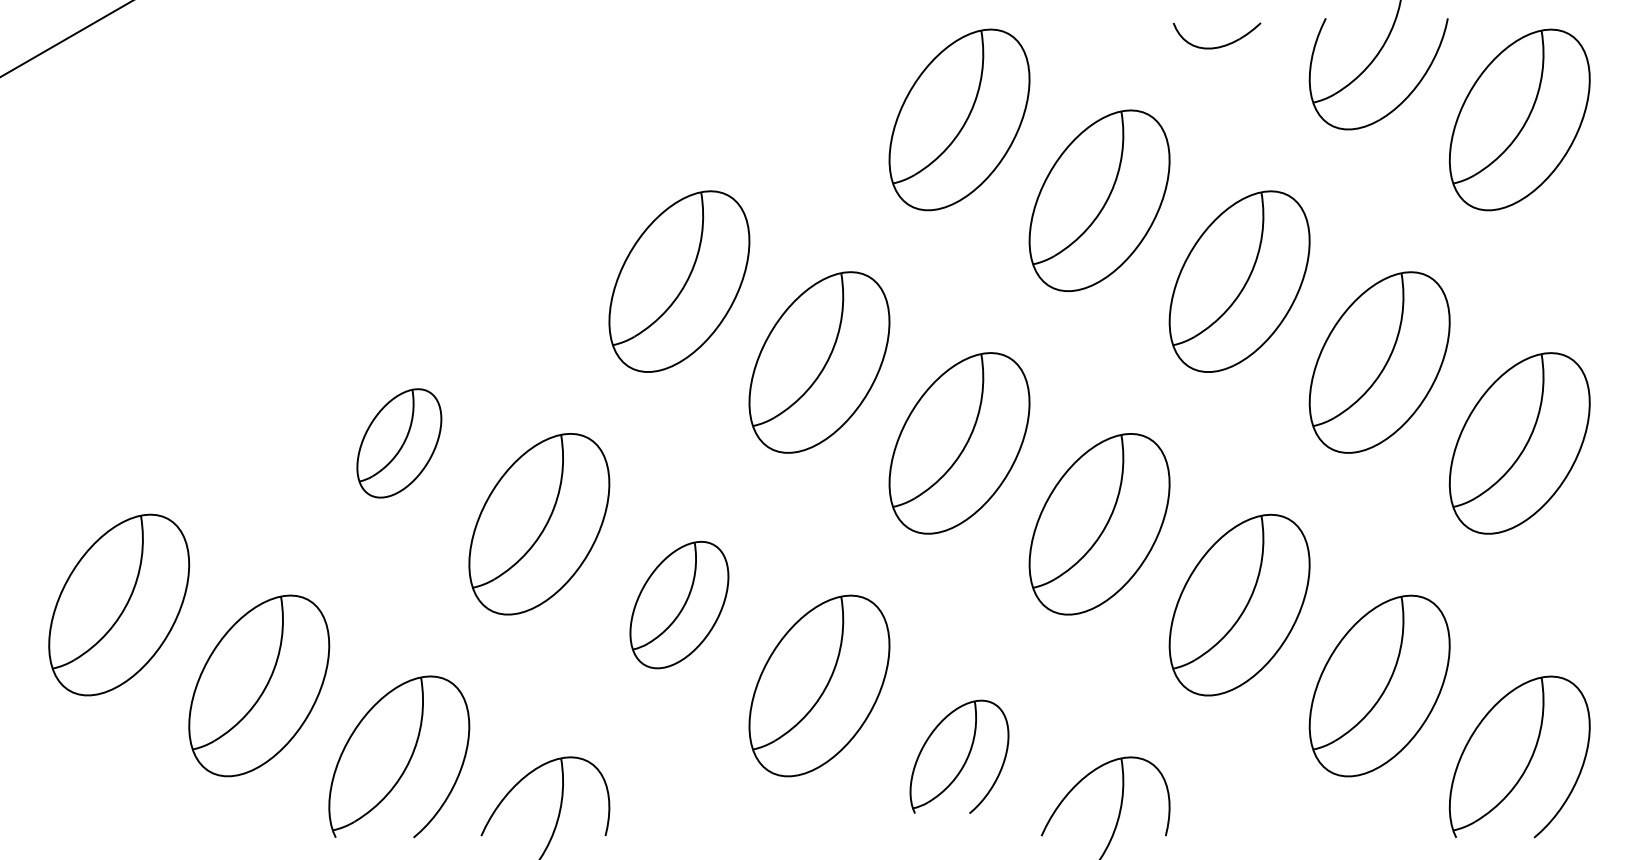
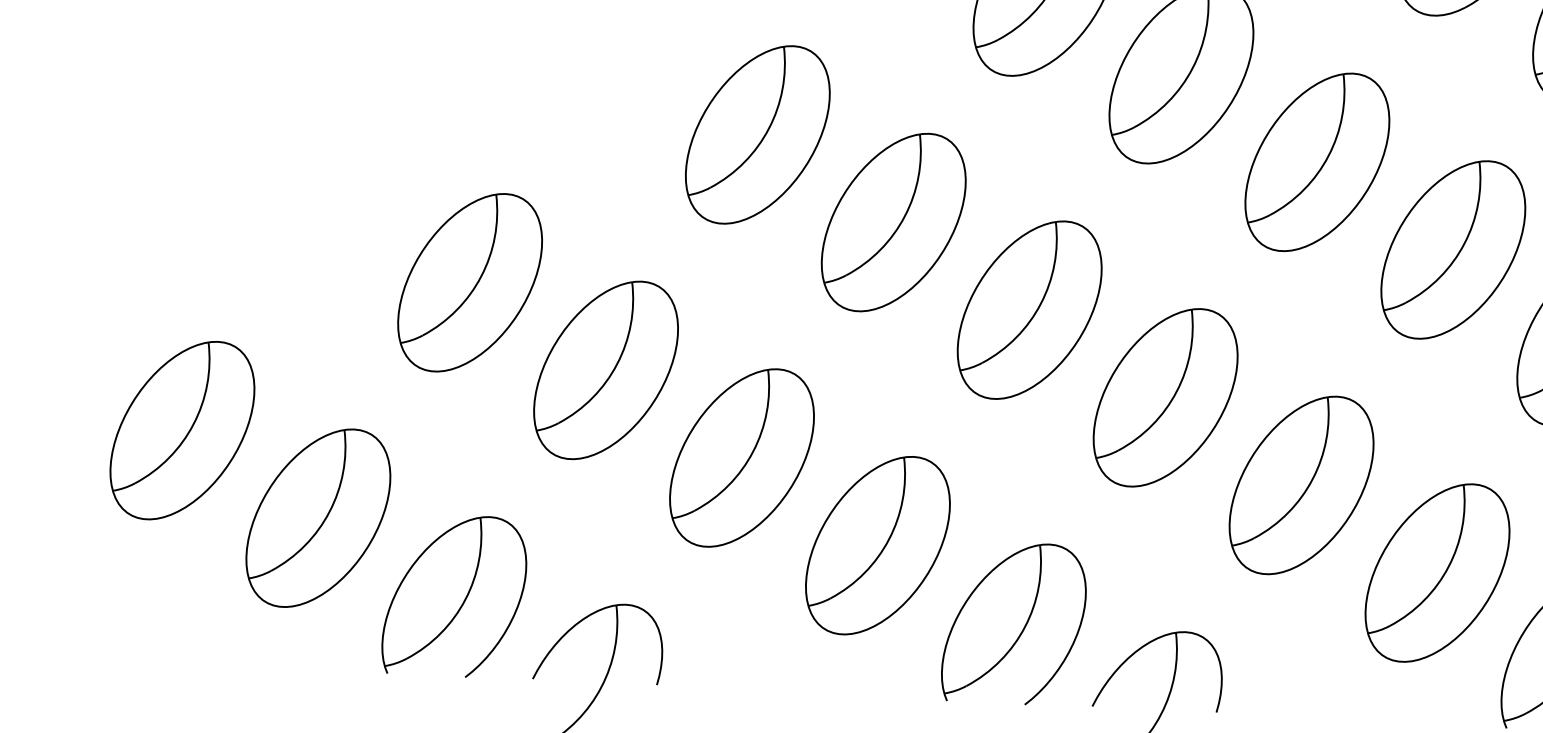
part: (399, 443) -> (470, 282), size x1.67
part: (679, 604) -> (742, 457), size x1.43
part: (959, 756) -> (1014, 622), size x1.43

